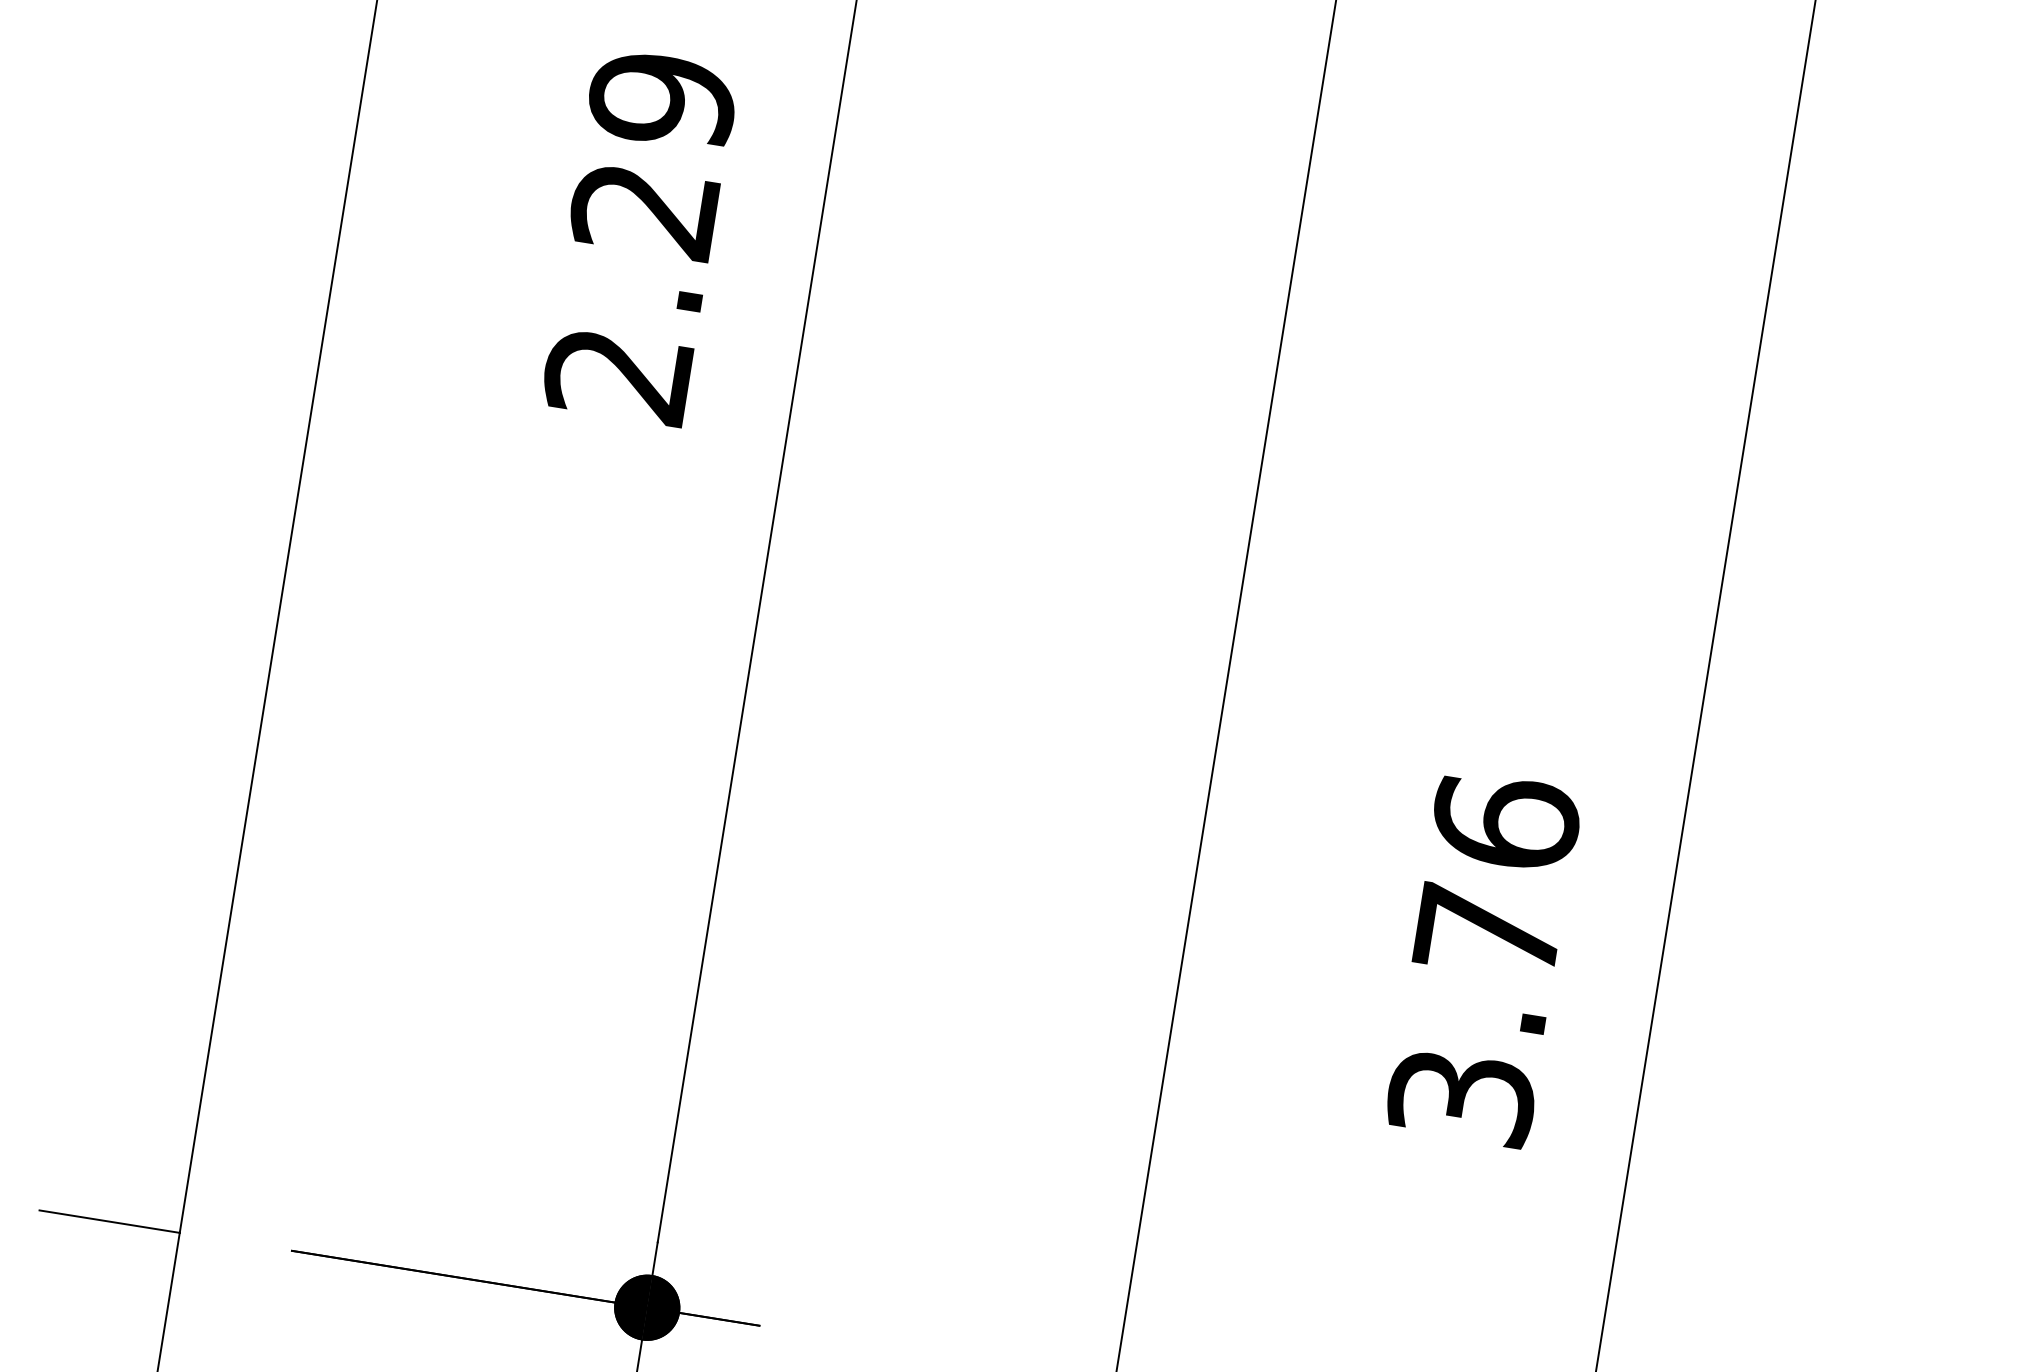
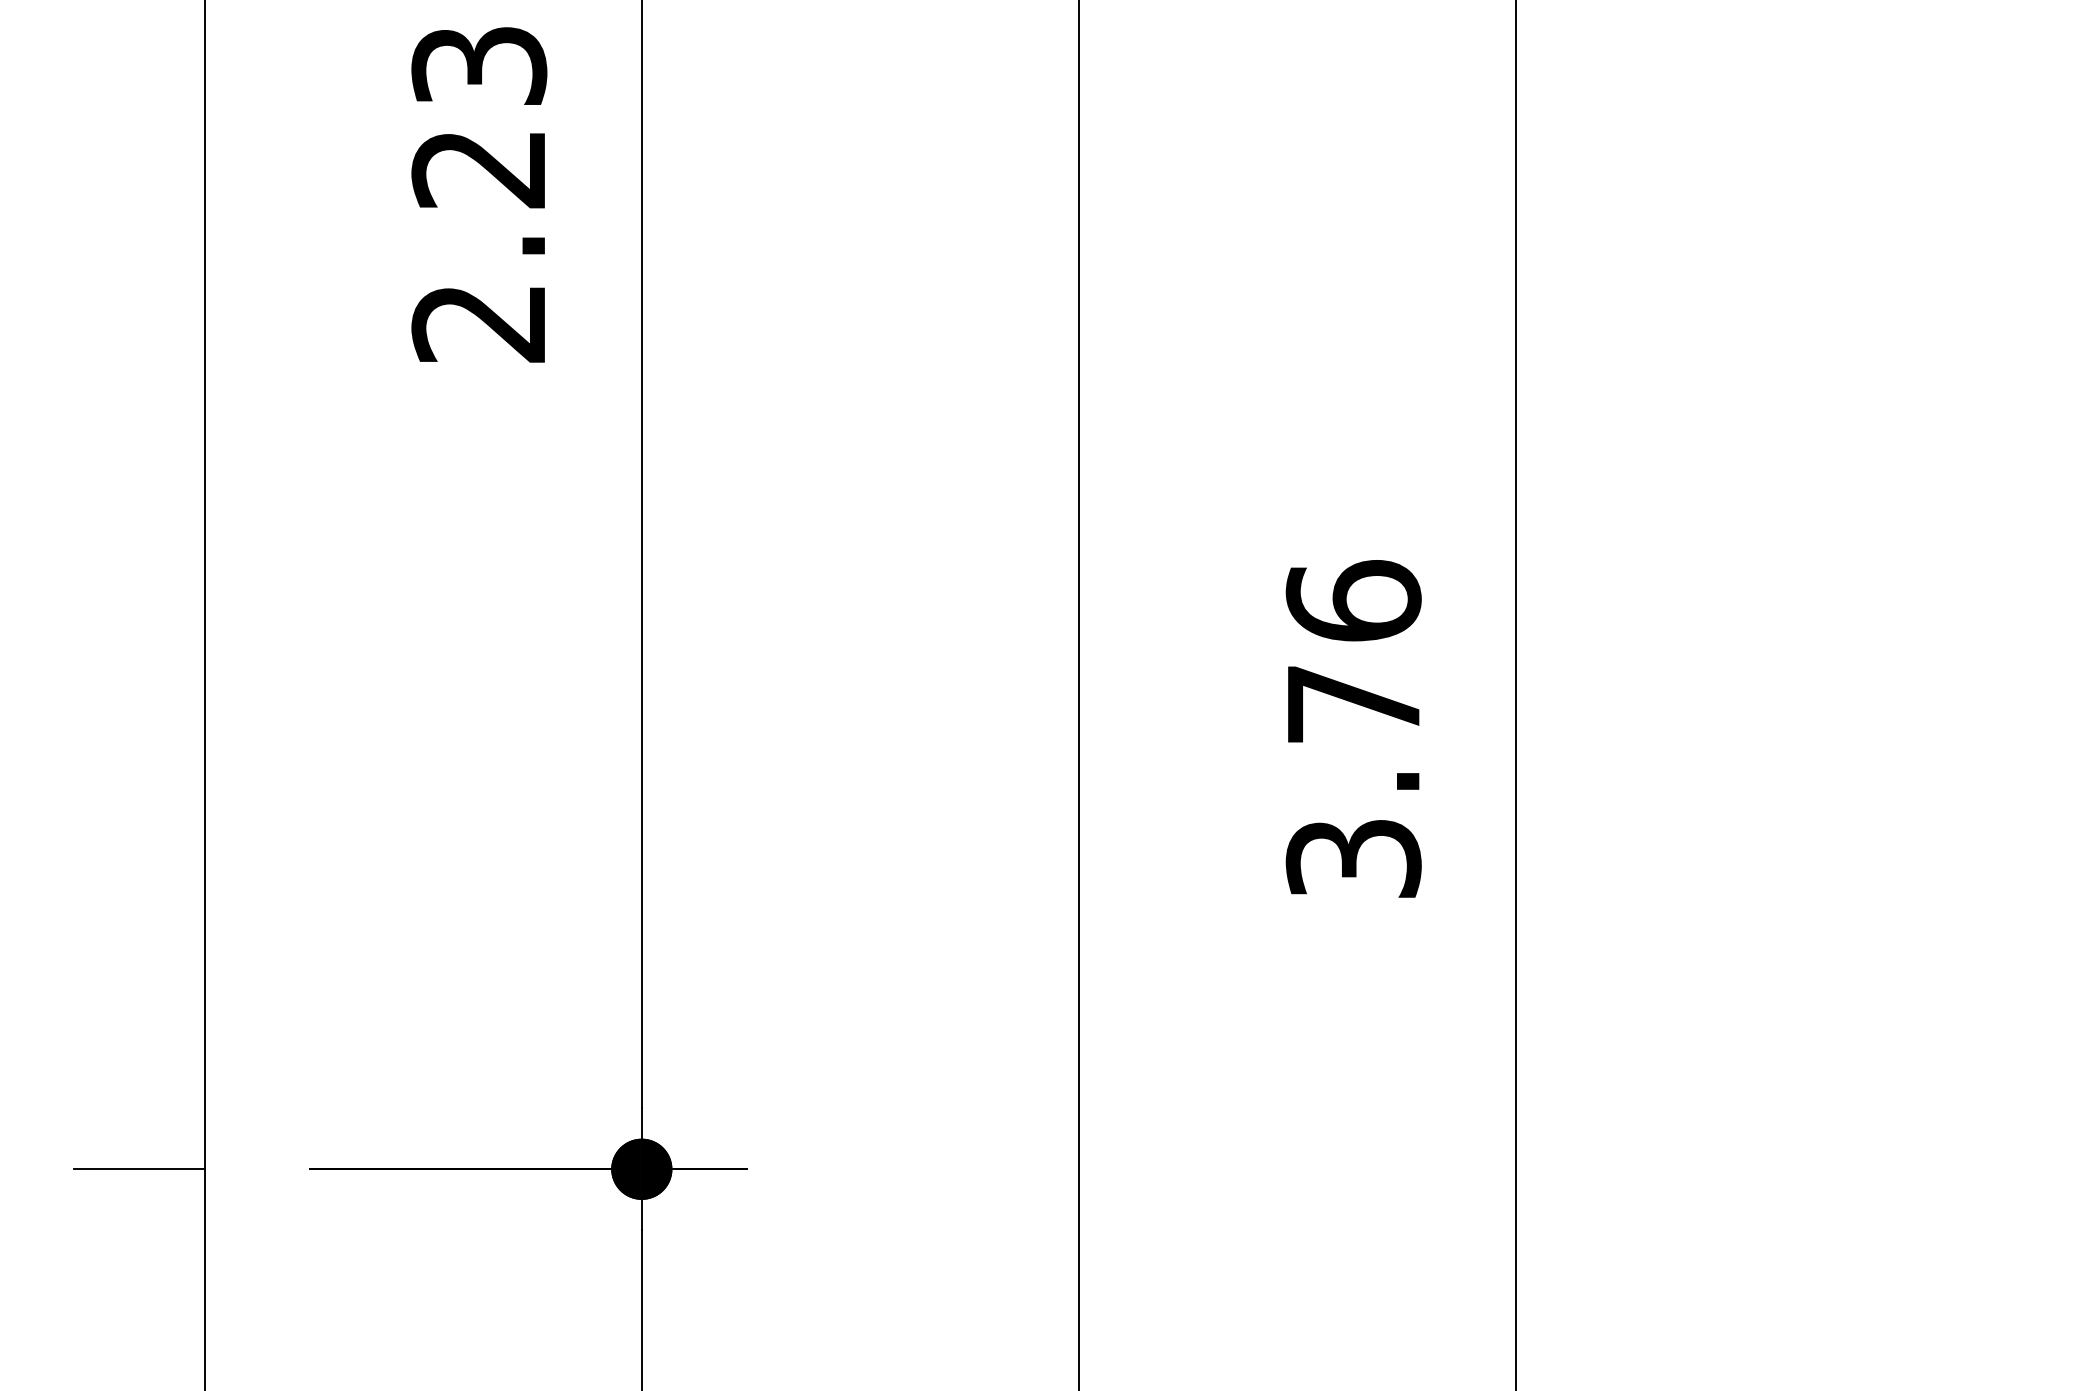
text: (662, 99) -> (479, 65), 2.29 -> 2.23

